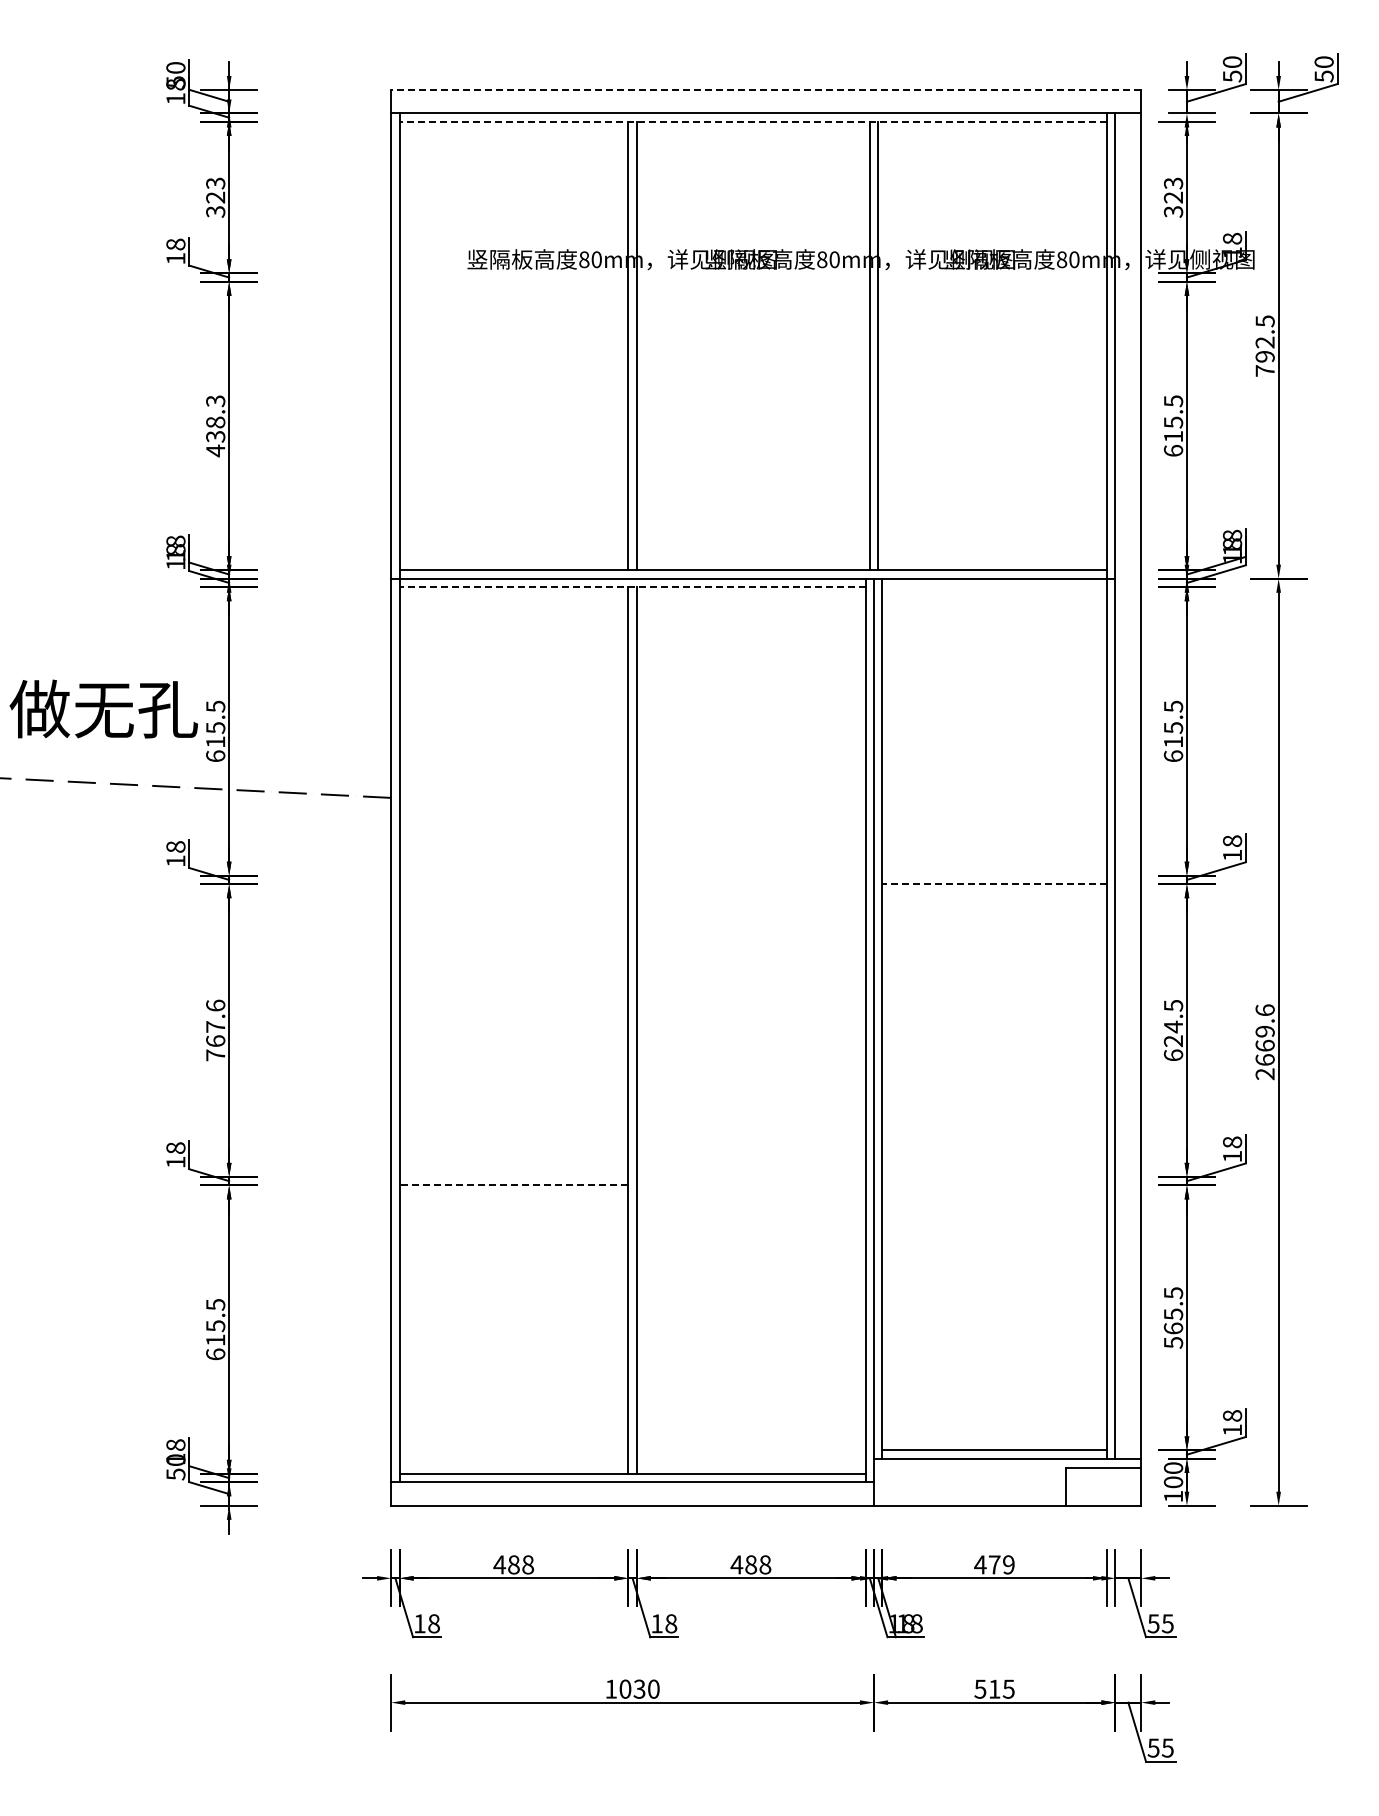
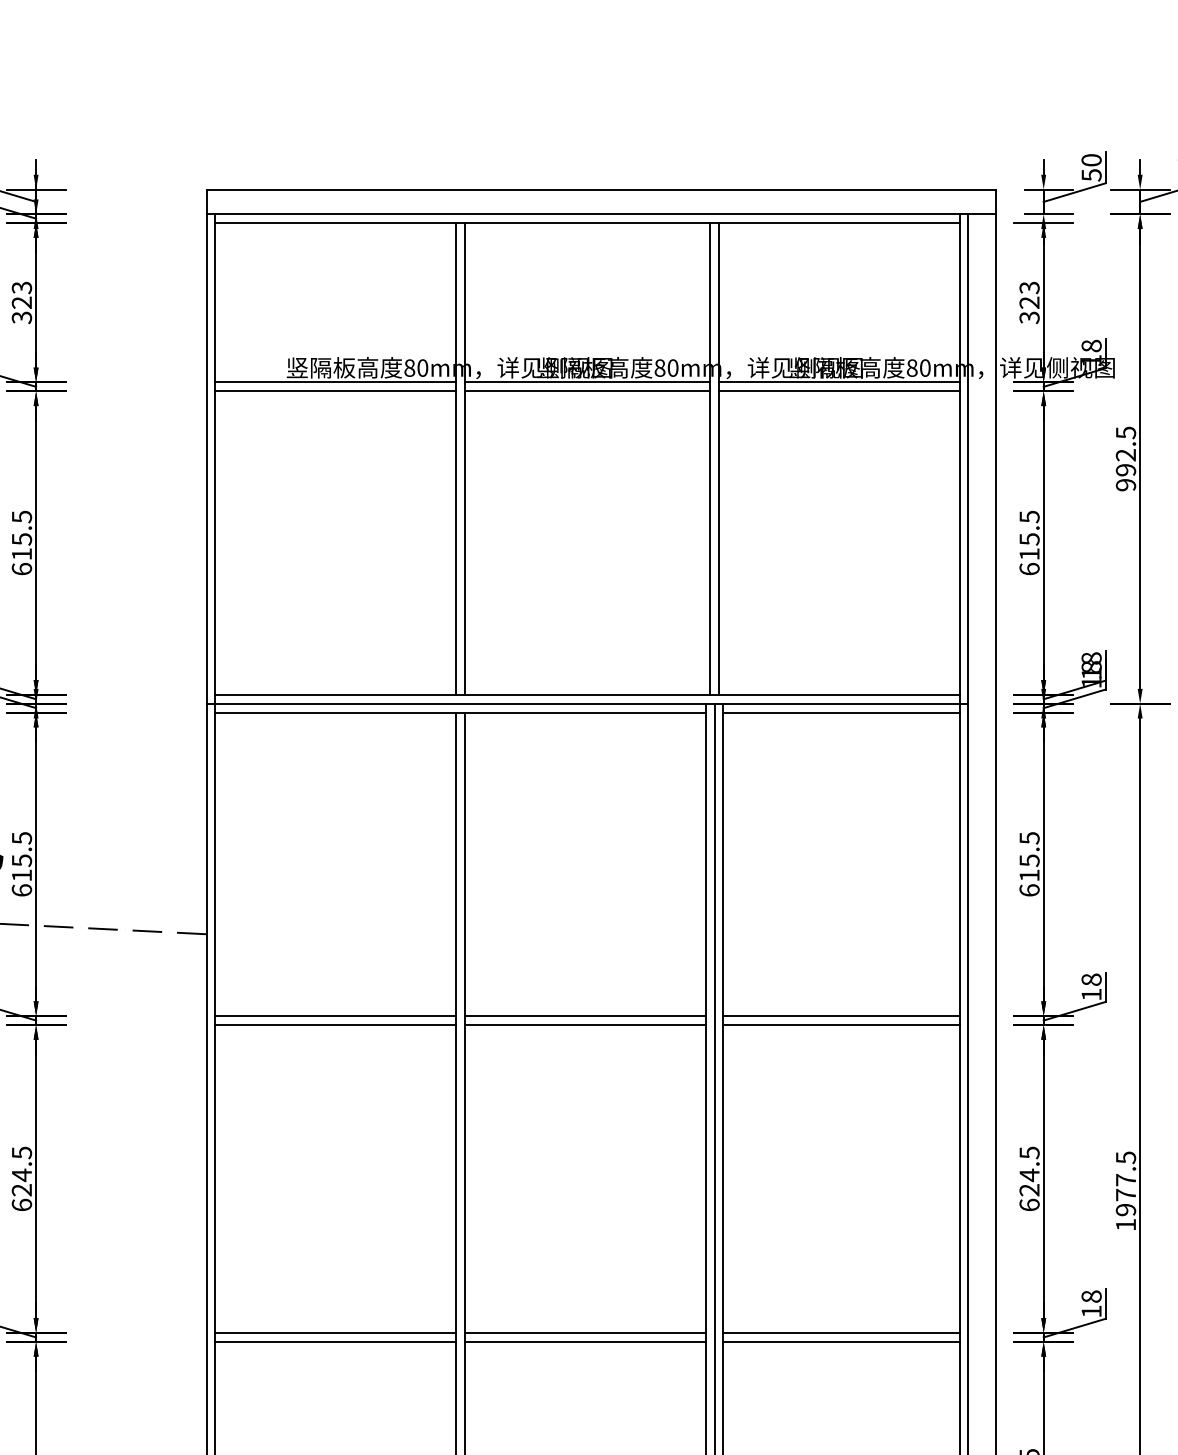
line: (765, 90) -> (600, 190), dashed -> solid
line: (753, 121) -> (587, 222), dashed -> solid
line: (513, 273) -> (335, 382), added
line: (752, 273) -> (586, 382), added
line: (992, 273) -> (839, 382), added
line: (513, 281) -> (335, 390), added
line: (752, 281) -> (586, 390), added
line: (992, 281) -> (839, 390), added
text: (1264, 370) -> (1125, 484), 792.5 -> 992.5
text: (215, 426) -> (21, 543), 438.3 -> 615.5
line: (632, 587) -> (460, 712), dashed -> solid
line: (994, 587) -> (841, 712), added
line: (513, 875) -> (335, 1015), added
line: (750, 875) -> (584, 1015), added
line: (994, 875) -> (841, 1015), added
line: (513, 884) -> (335, 1025), added
line: (750, 884) -> (584, 1025), added
line: (994, 884) -> (841, 1025), dashed -> solid
text: (215, 1030) -> (21, 1178), 767.6 -> 624.5
text: (1264, 1042) -> (1125, 1191), 2669.6 -> 1977.5
line: (513, 1176) -> (335, 1332), added
line: (750, 1176) -> (584, 1332), added
line: (994, 1176) -> (841, 1332), added
line: (513, 1185) -> (335, 1341), dashed -> solid
line: (750, 1185) -> (584, 1341), added
line: (994, 1185) -> (841, 1341), added

